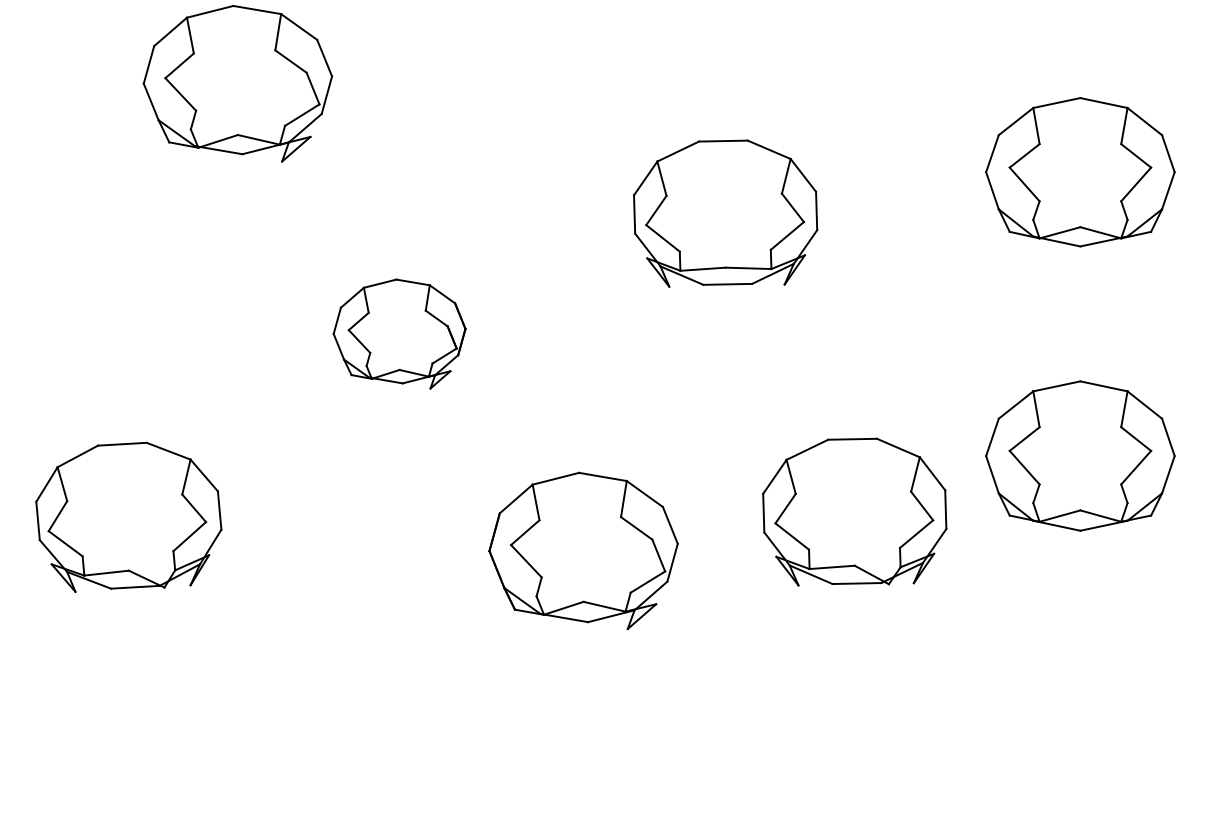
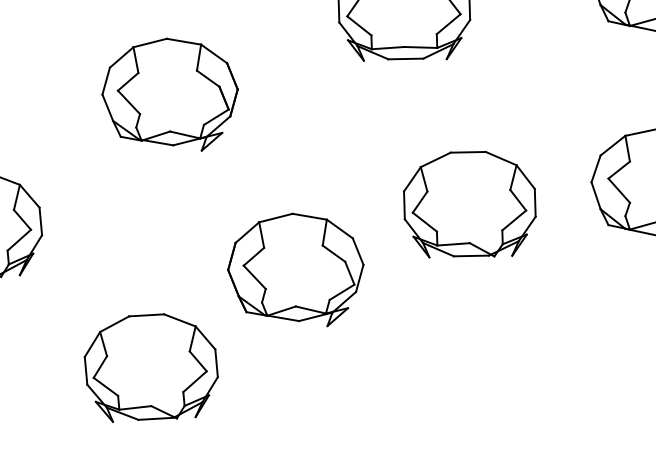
part: (399, 333) -> (170, 94), size x1.43
part: (854, 511) -> (469, 204), moved
part: (583, 550) -> (295, 269), moved
part: (372, 714) -> (150, 368), added

